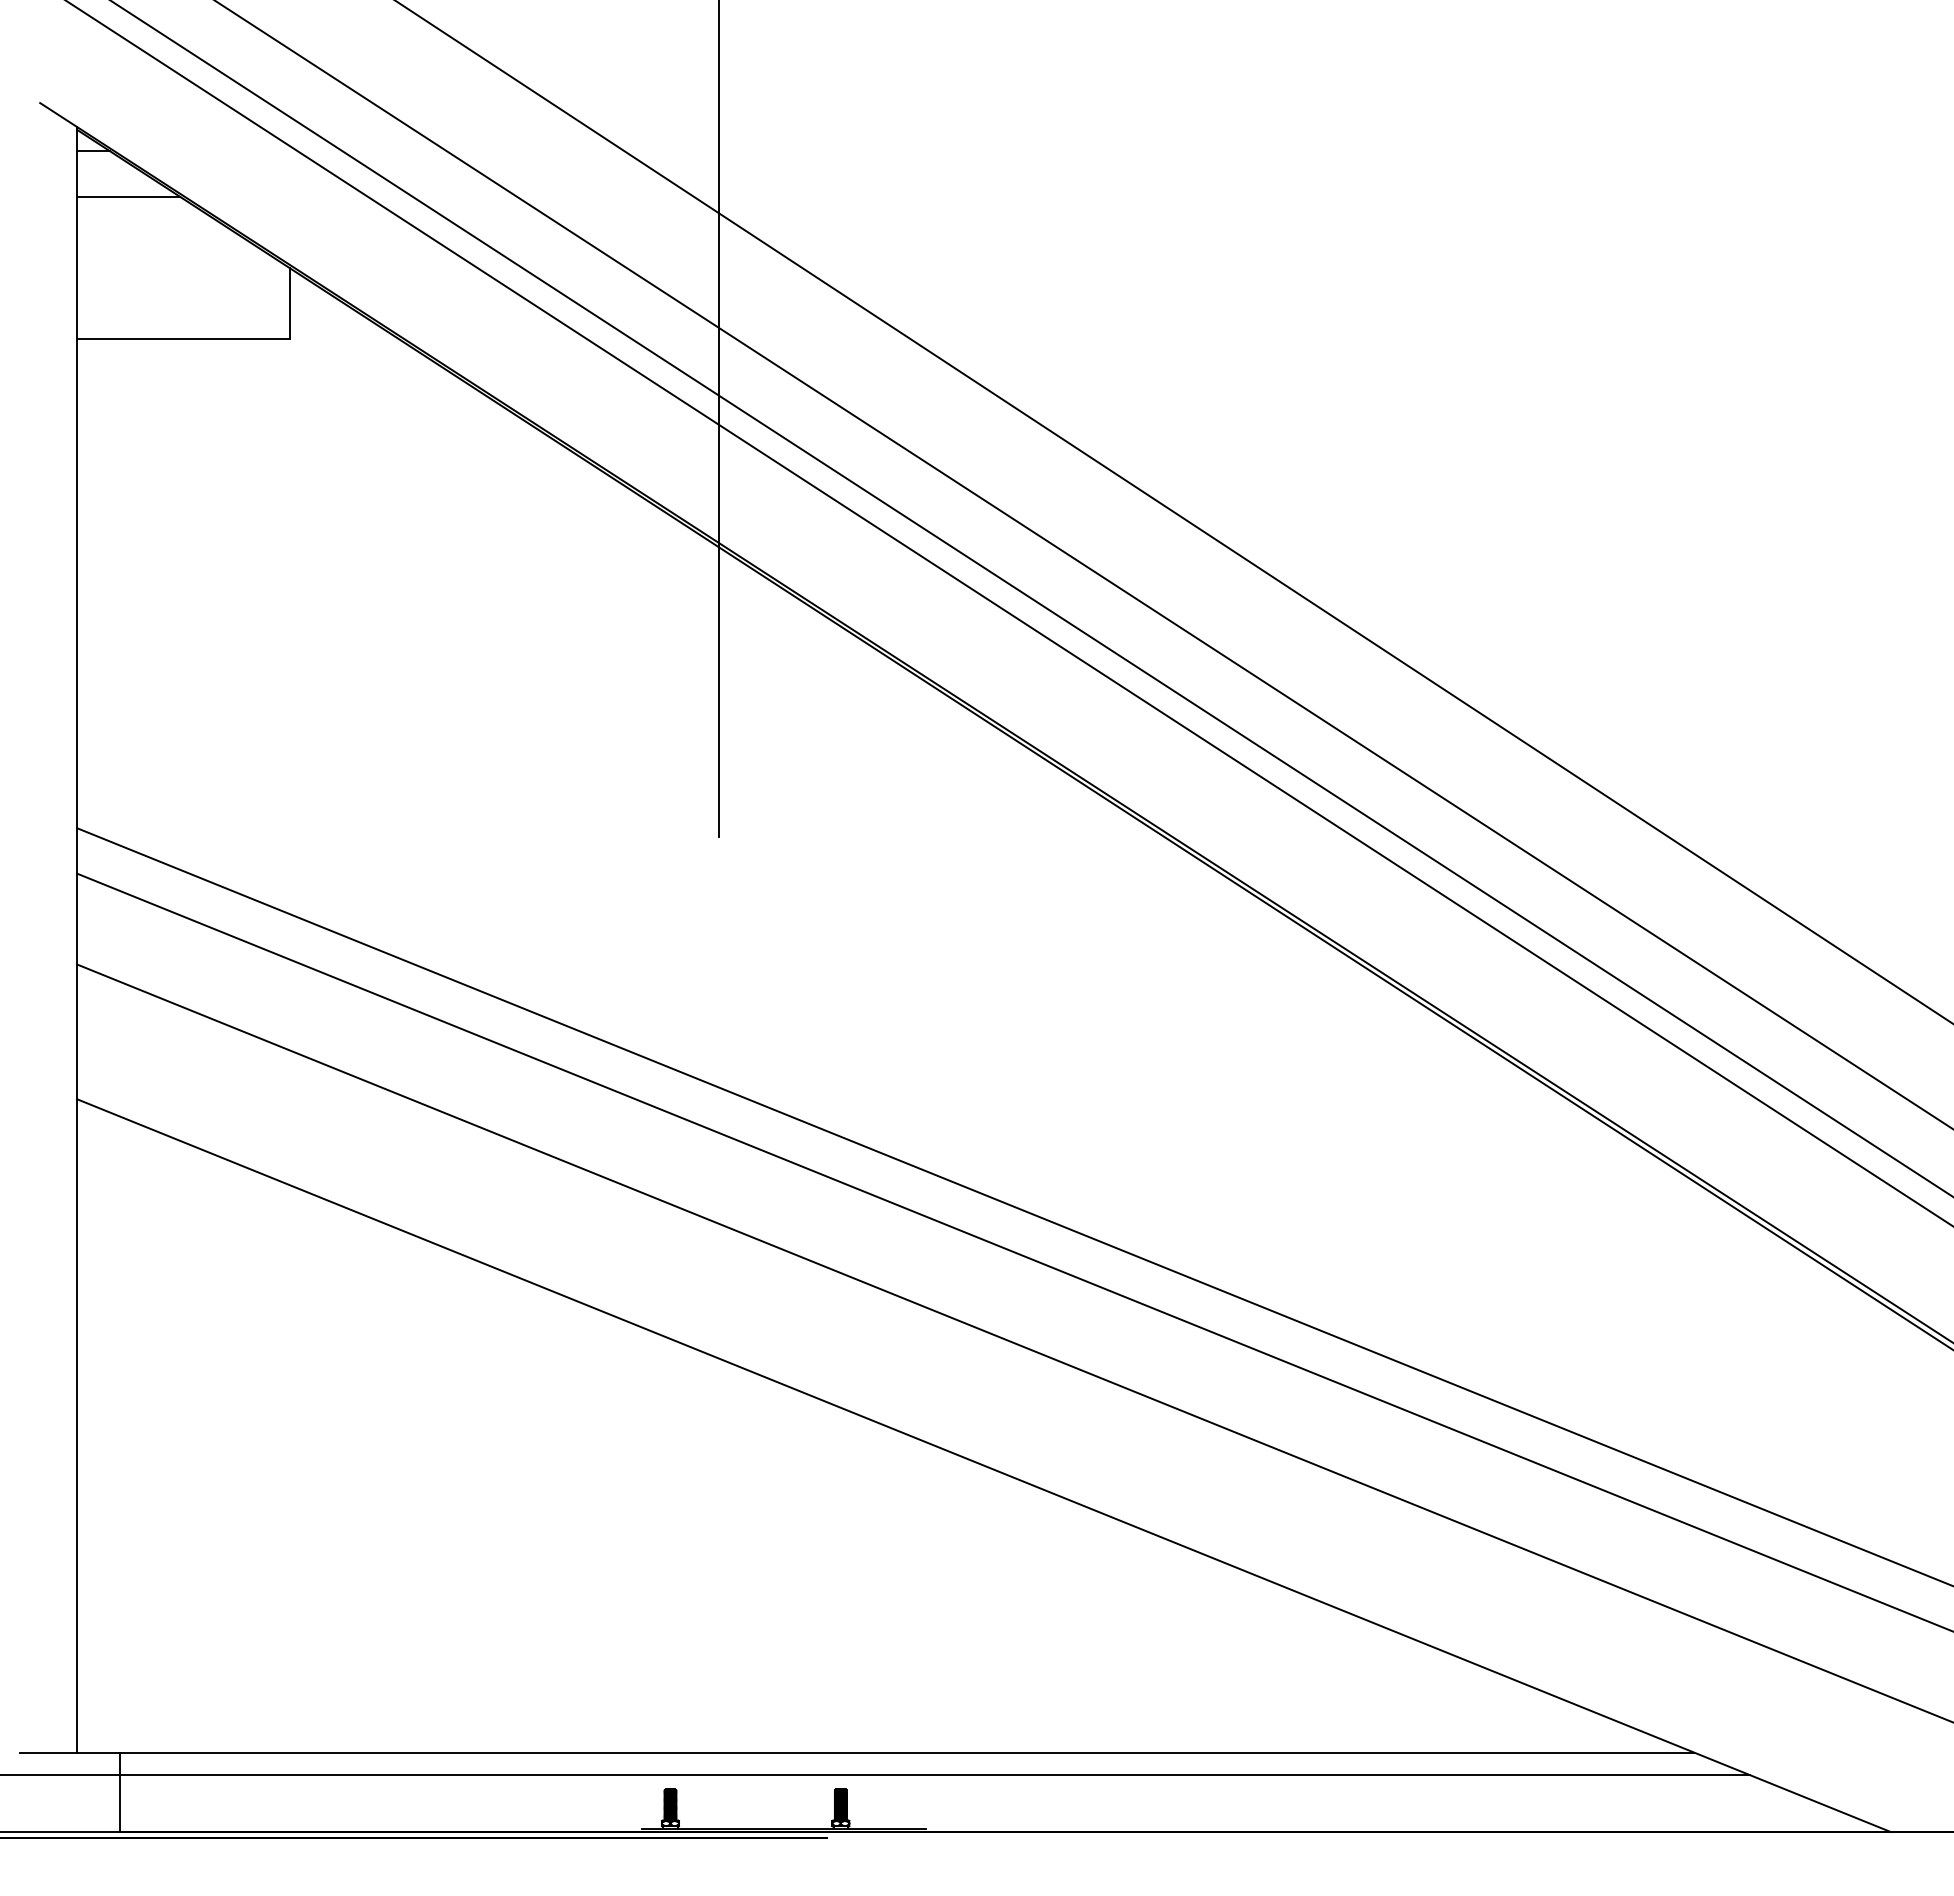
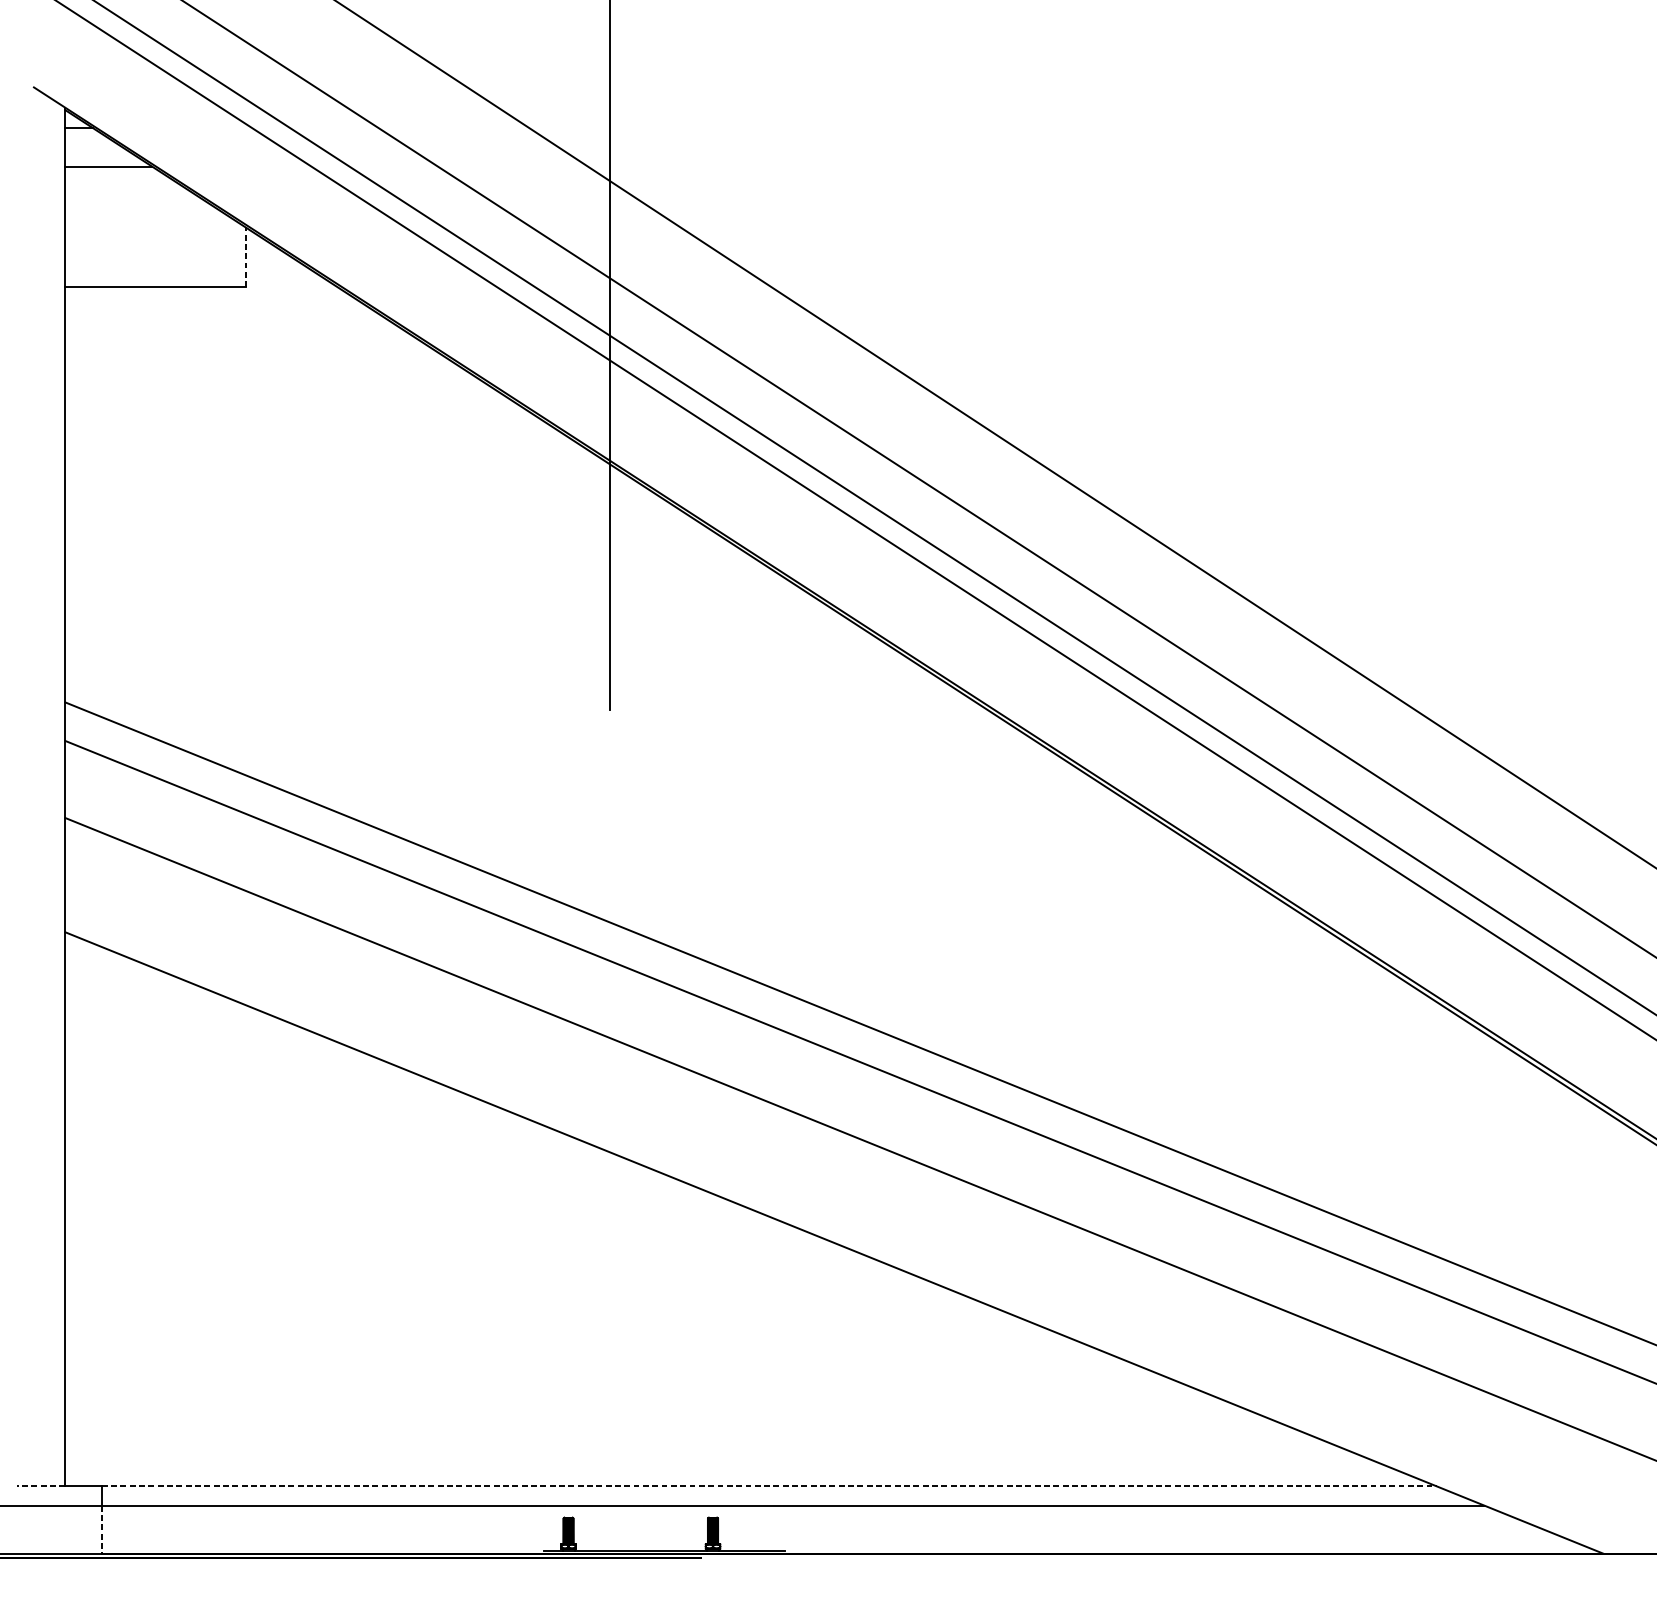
line: (290, 302) -> (246, 256), solid -> dashed
line: (48, 1752) -> (41, 1486), solid -> dashed
line: (907, 1752) -> (769, 1486), solid -> dashed
line: (120, 1804) -> (102, 1530), solid -> dashed

